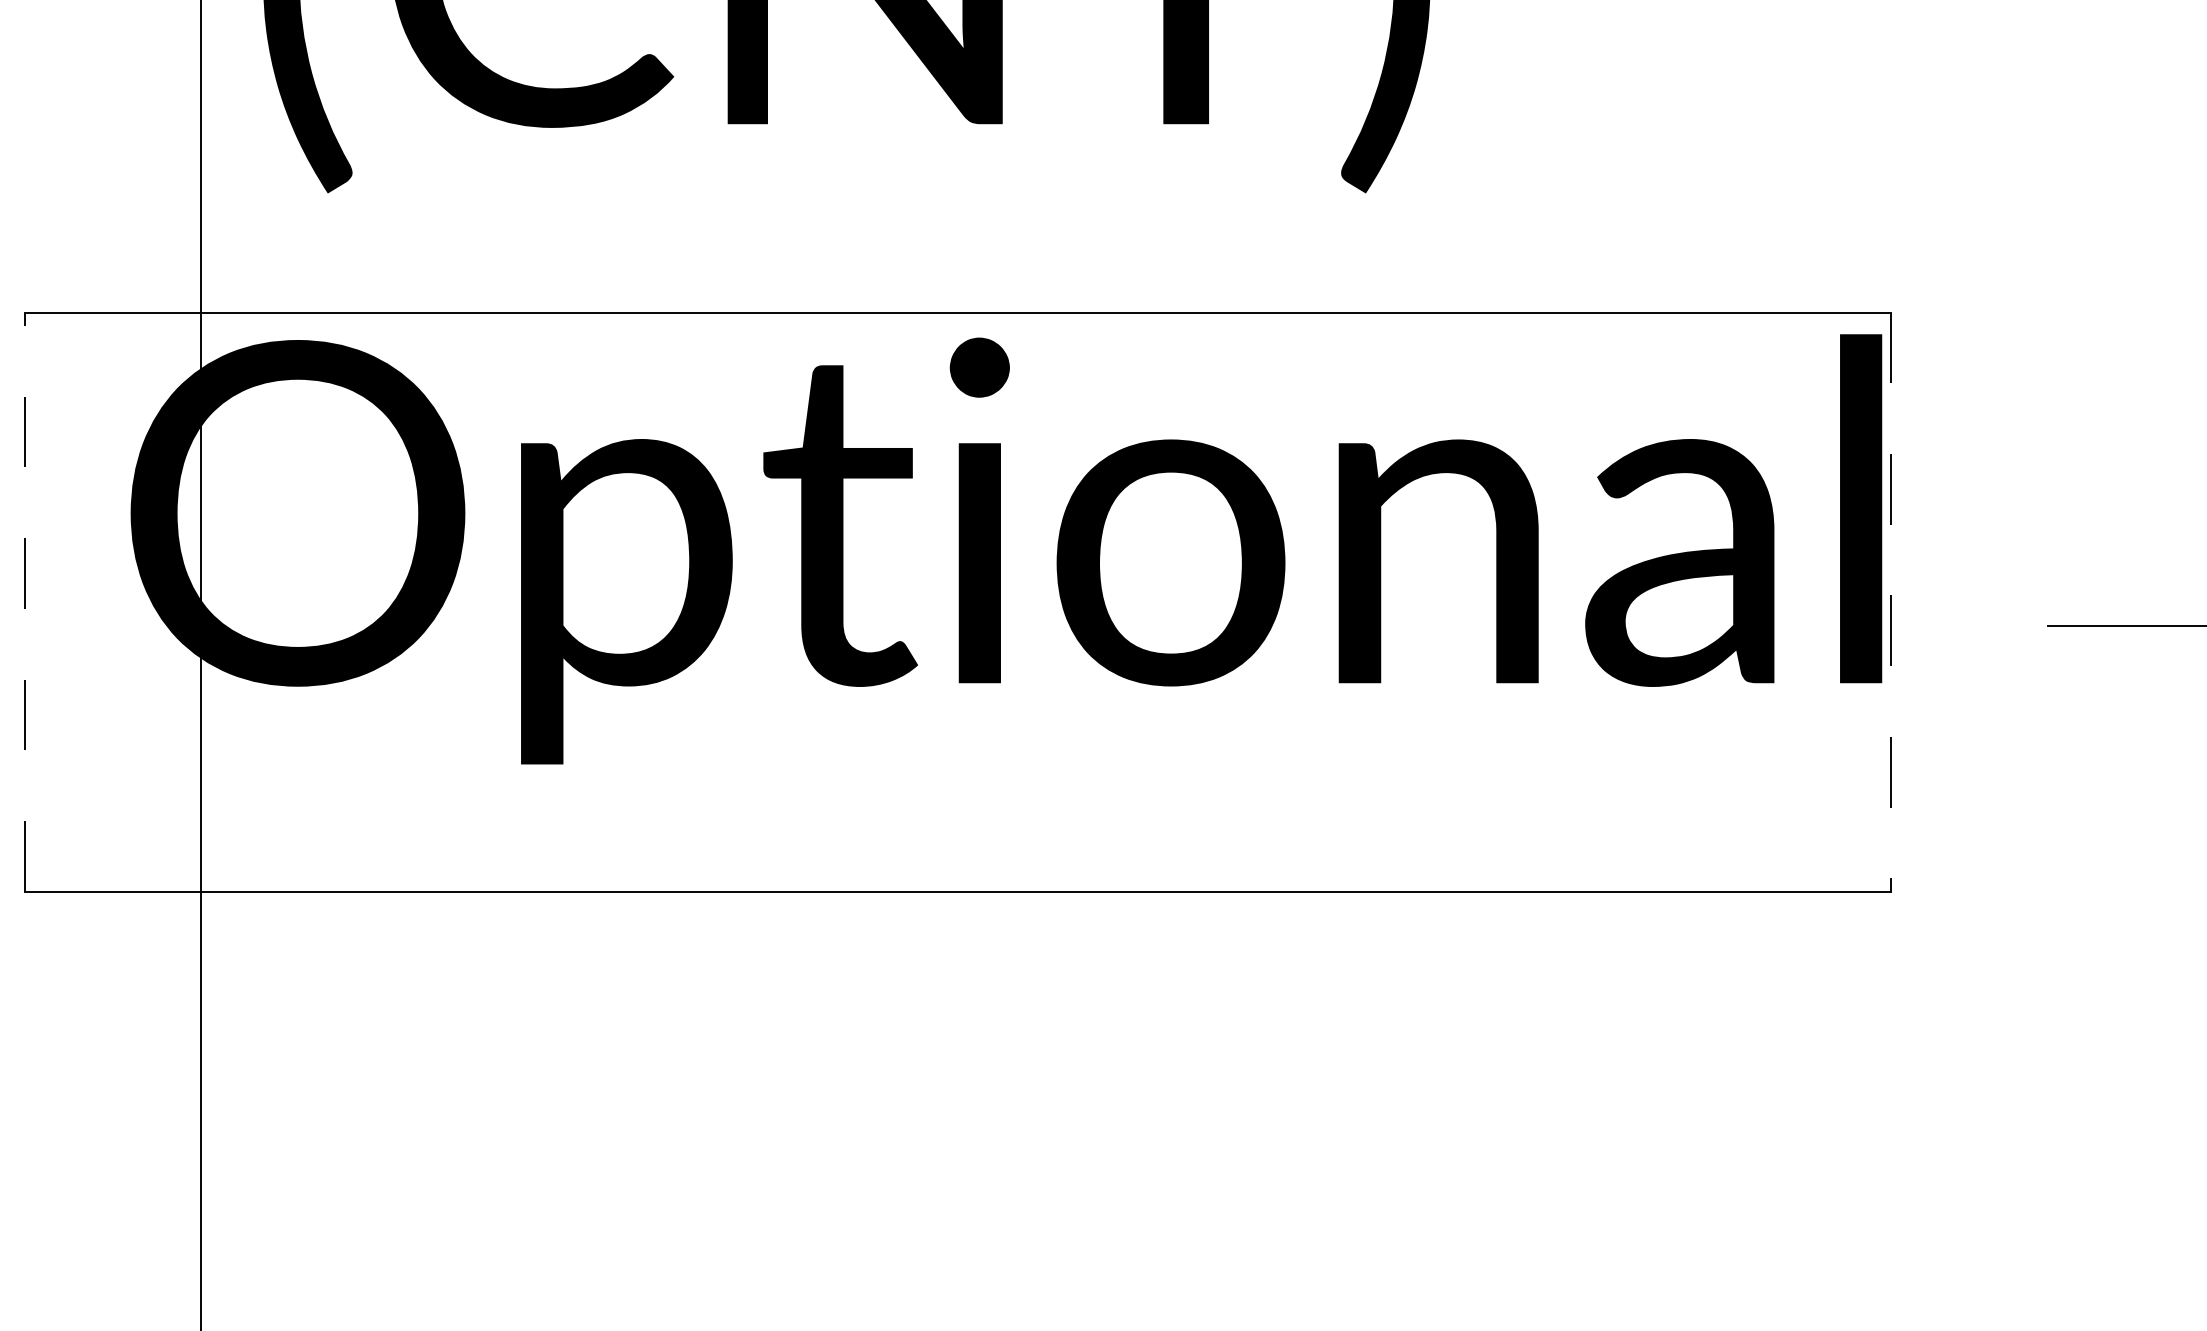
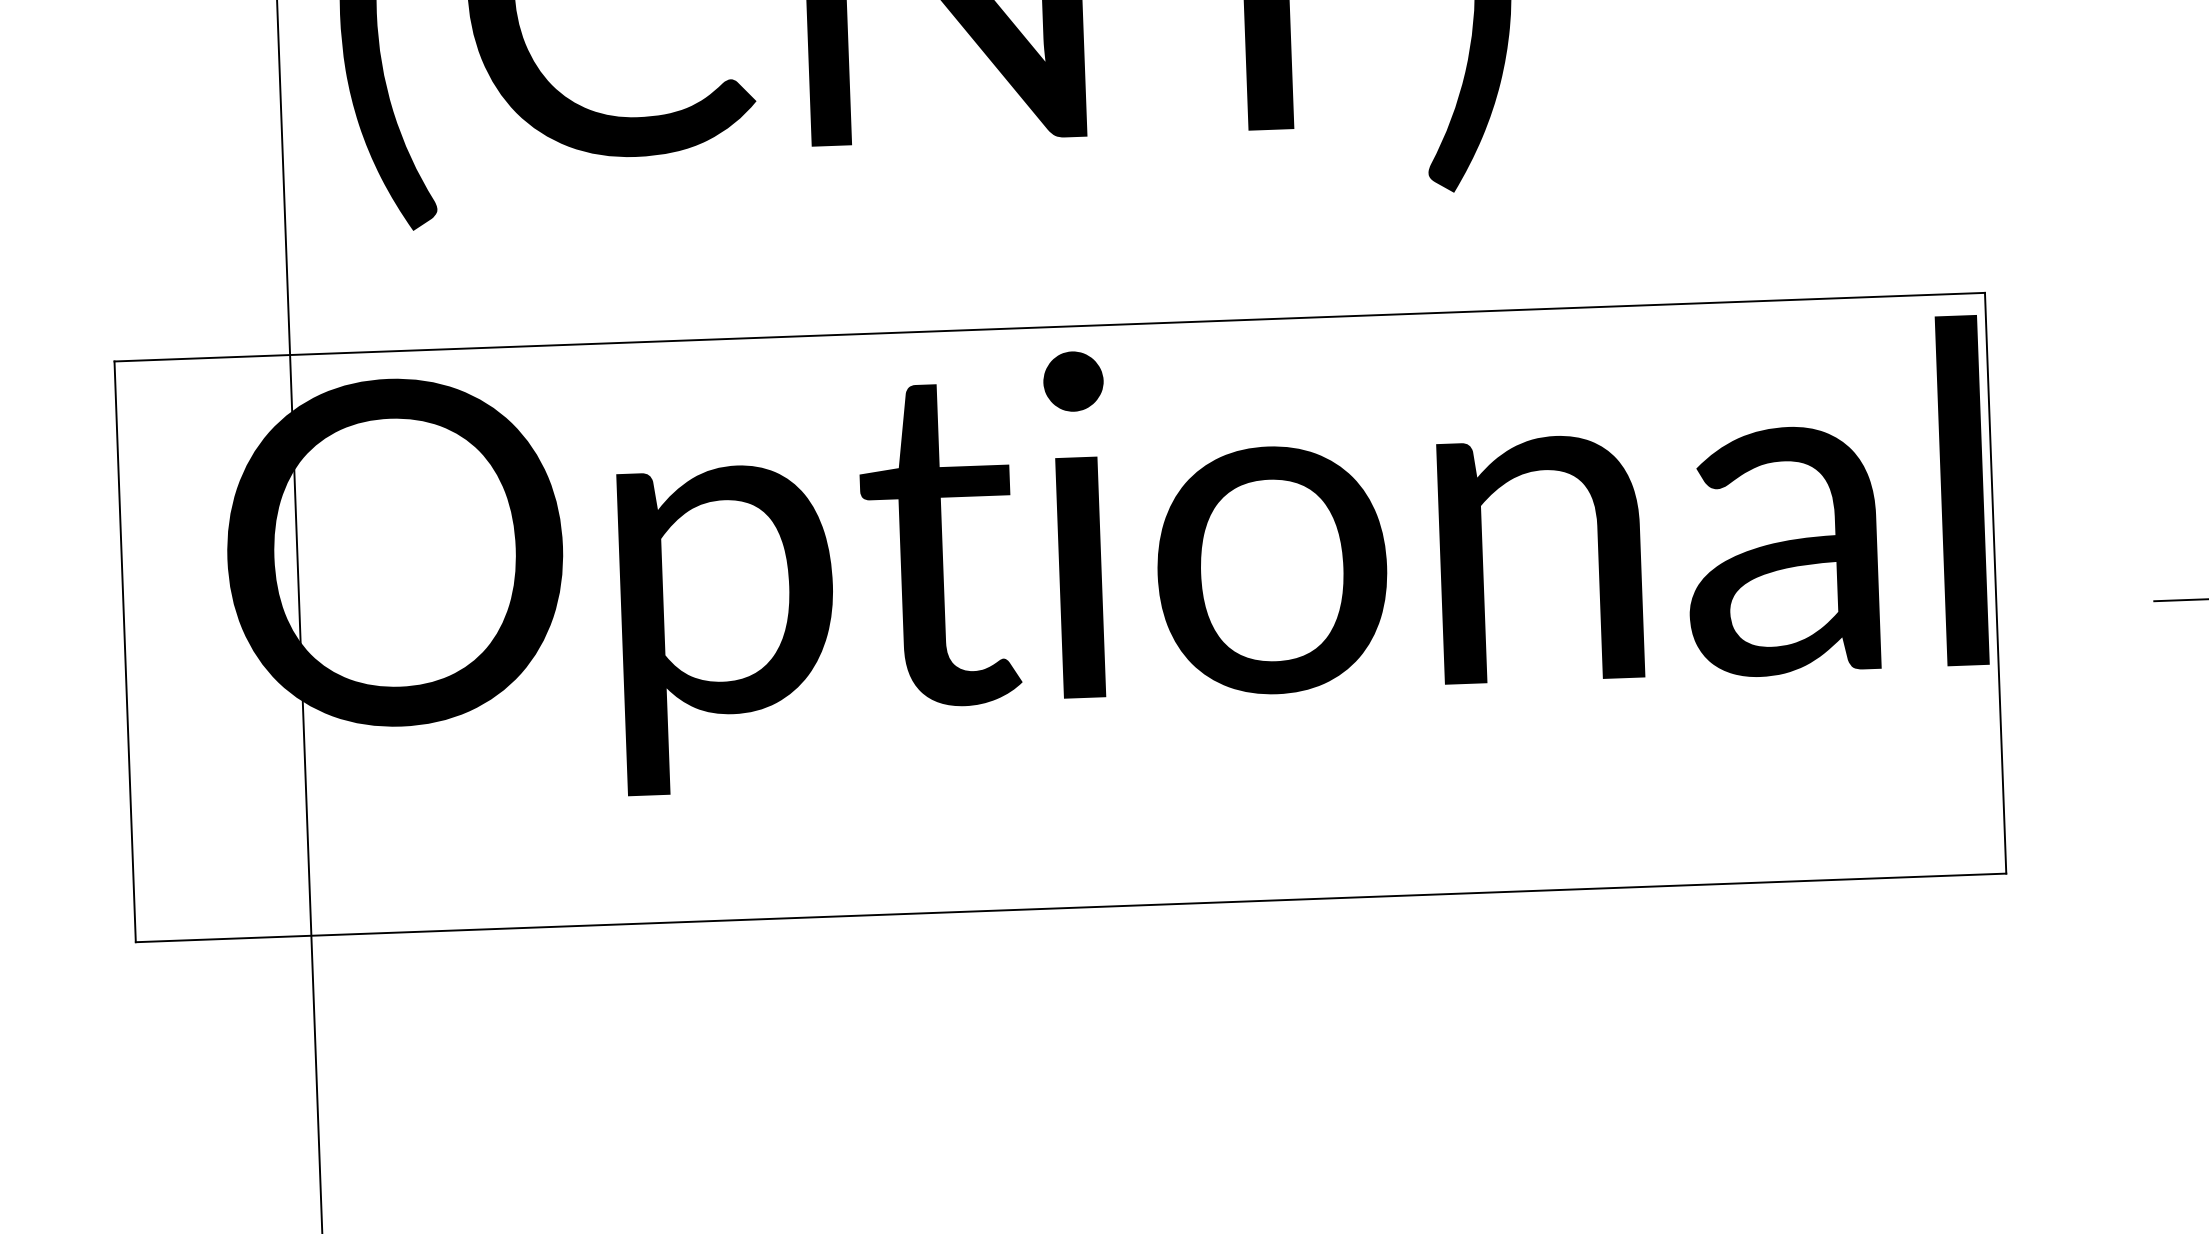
line: (25, 602) -> (125, 652), dashed -> solid
line: (1890, 602) -> (1995, 583), dashed -> solid

